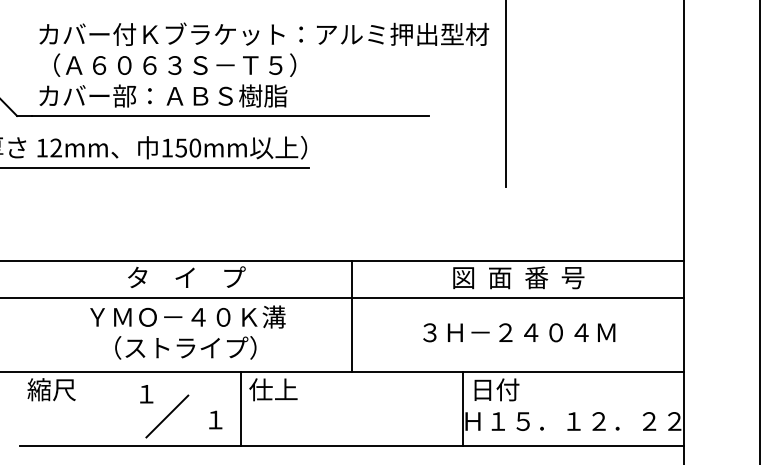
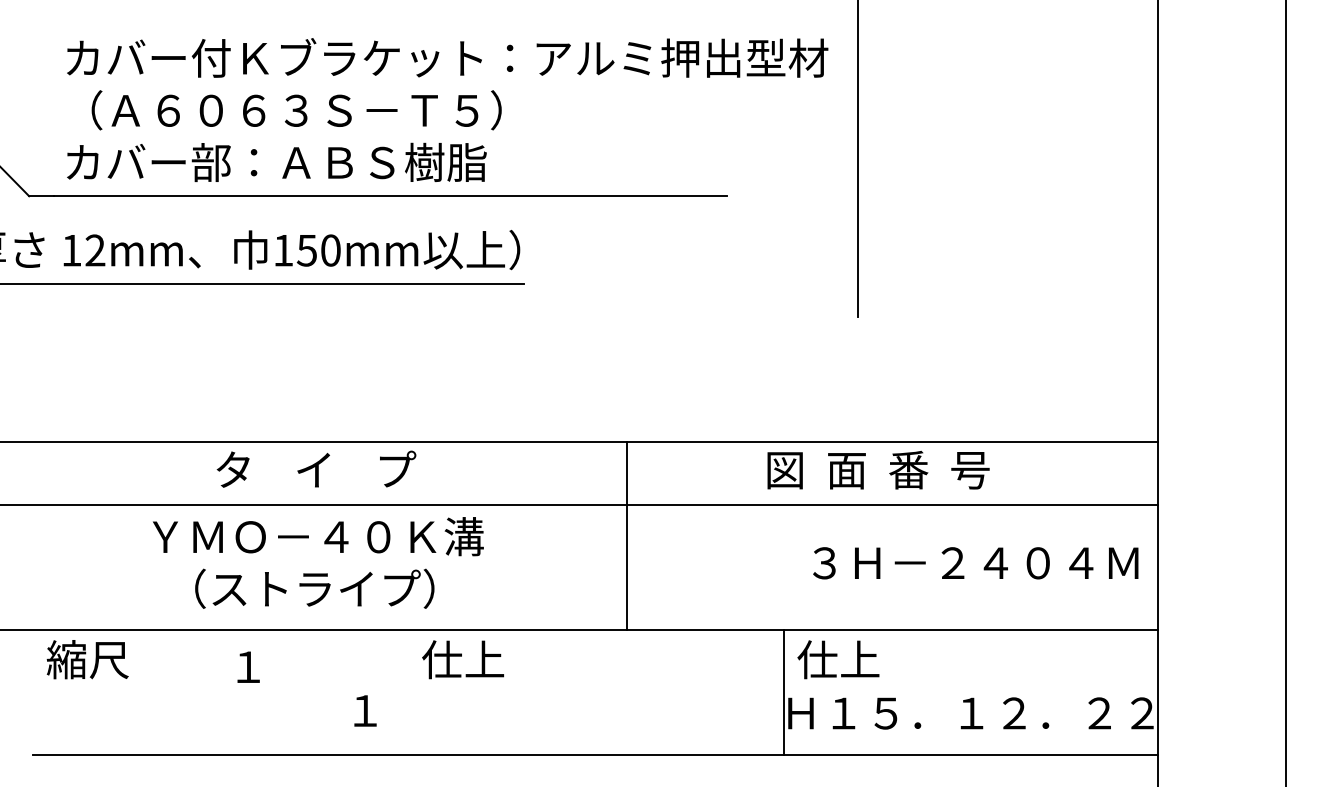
line: (352, 316) -> (627, 535), moved
text: (519, 332) -> (976, 562), moved
text: (495, 389) -> (839, 659), 日付 -> 仕上
line: (241, 409) -> (409, 693), removed
line: (167, 416) -> (283, 704), removed

